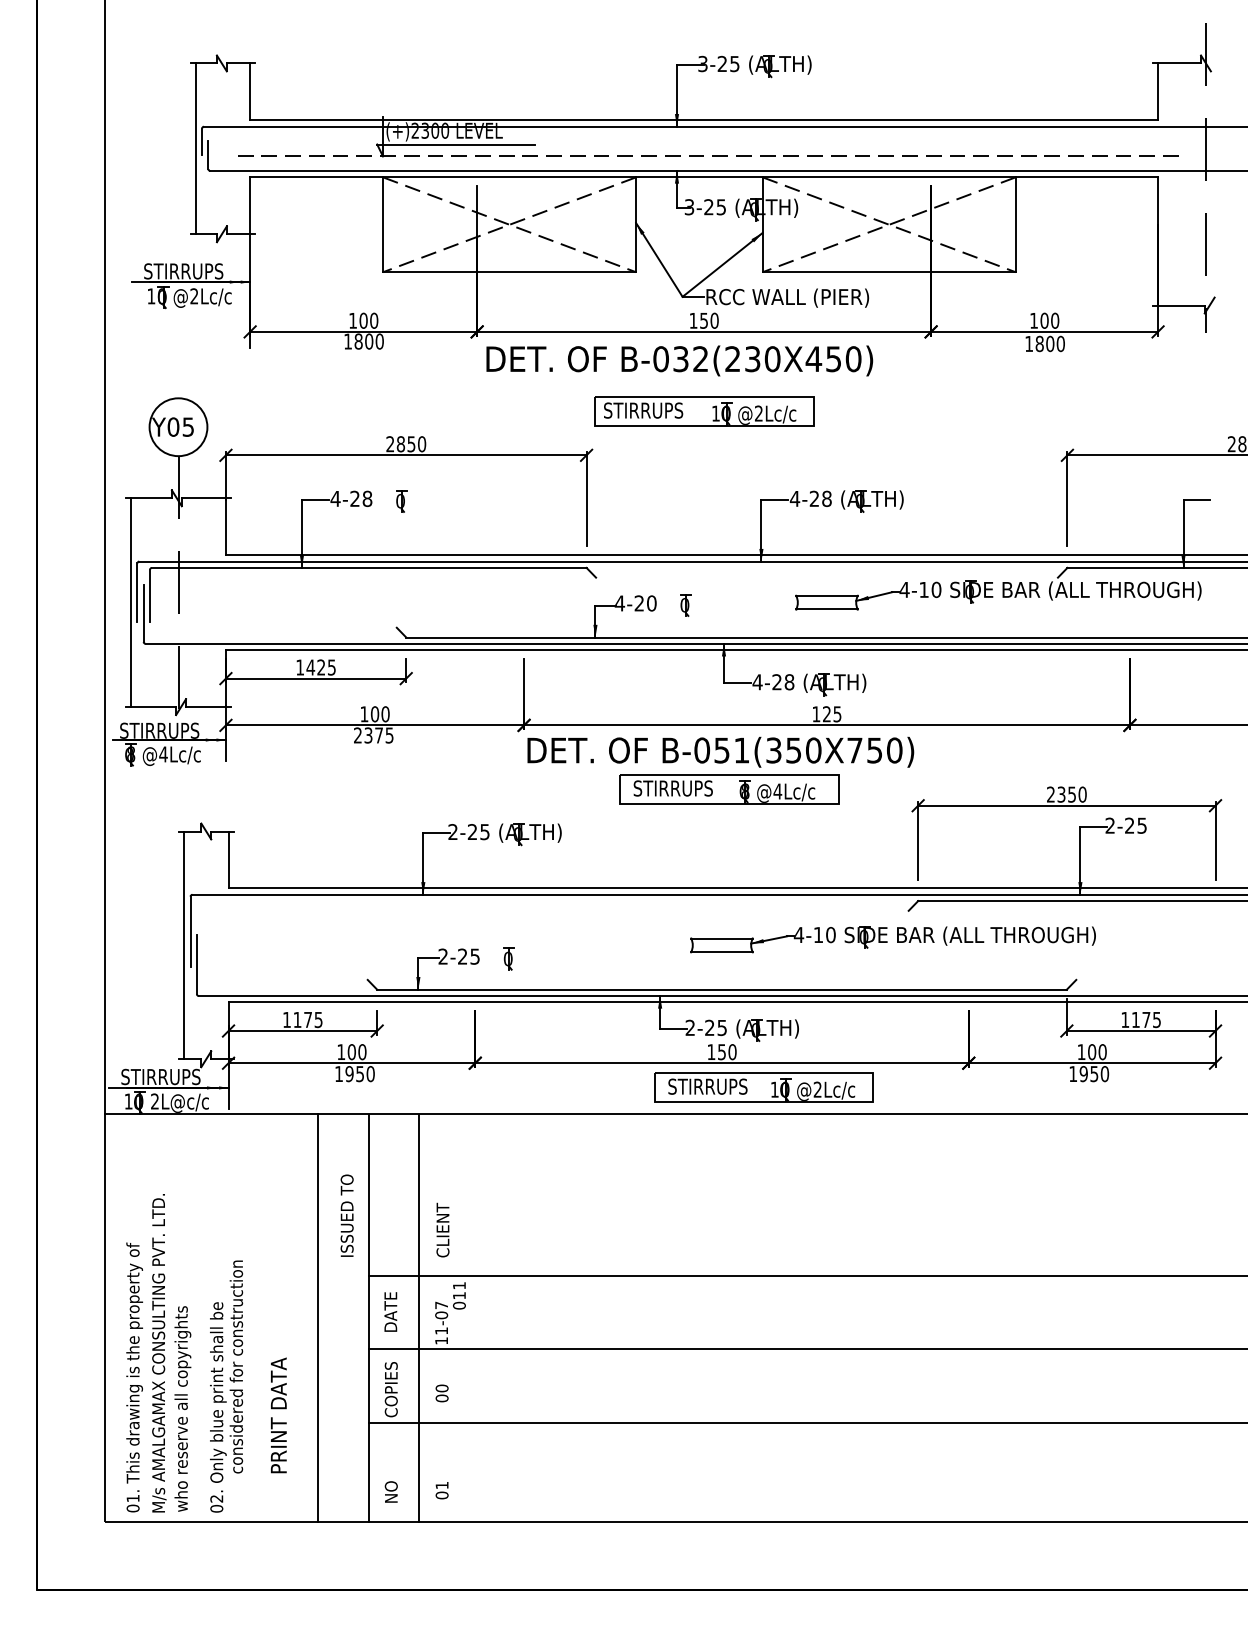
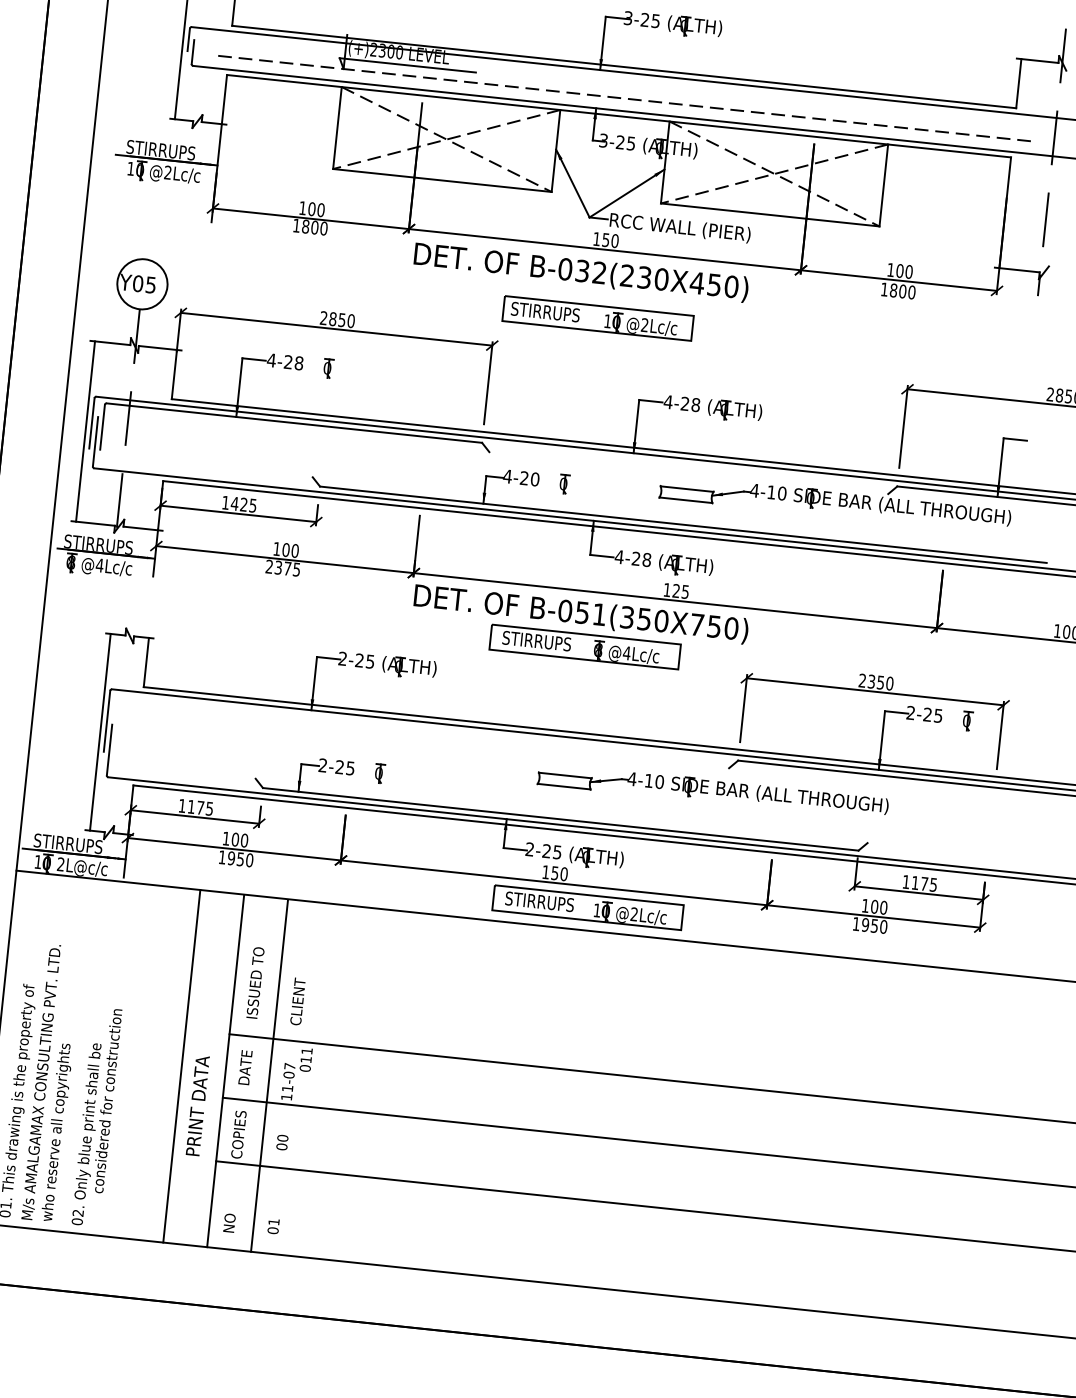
part: (1176, 828) -> (967, 721), added
text: (346, 1215) -> (255, 982), moved
text: (278, 1415) -> (197, 1105), moved

